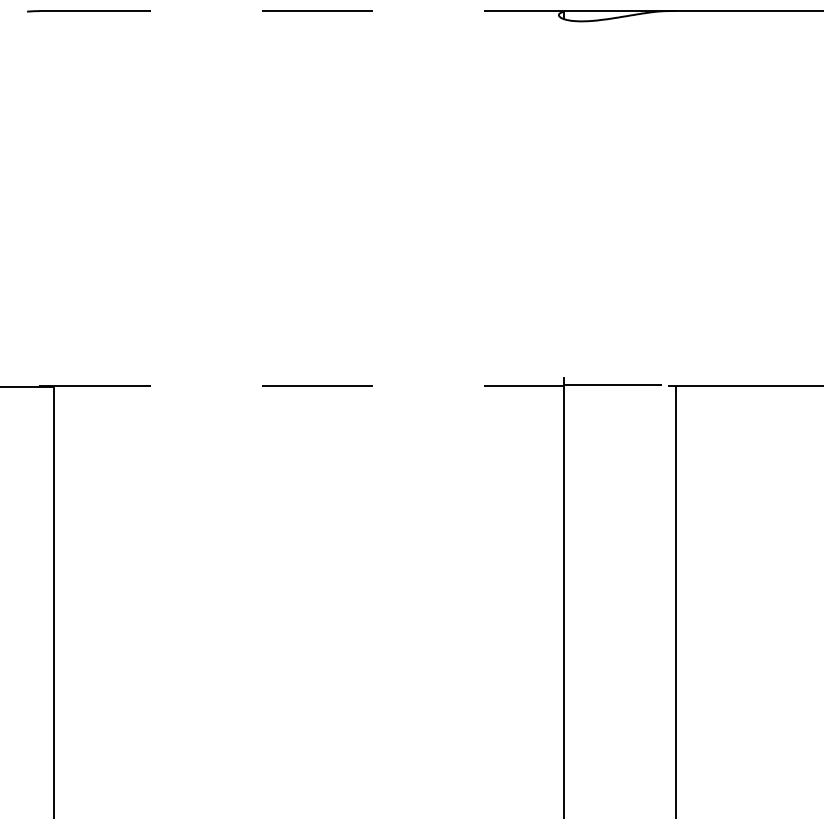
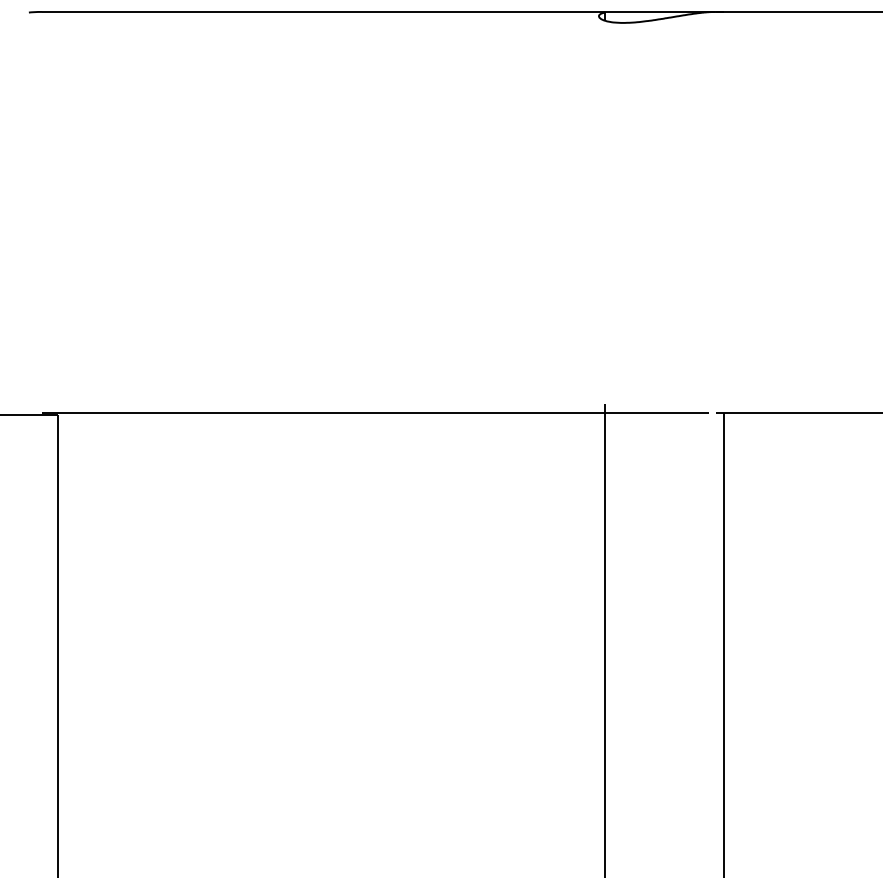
line: (302, 11) -> (324, 12), dashed -> solid
line: (302, 385) -> (324, 413), dashed -> solid

